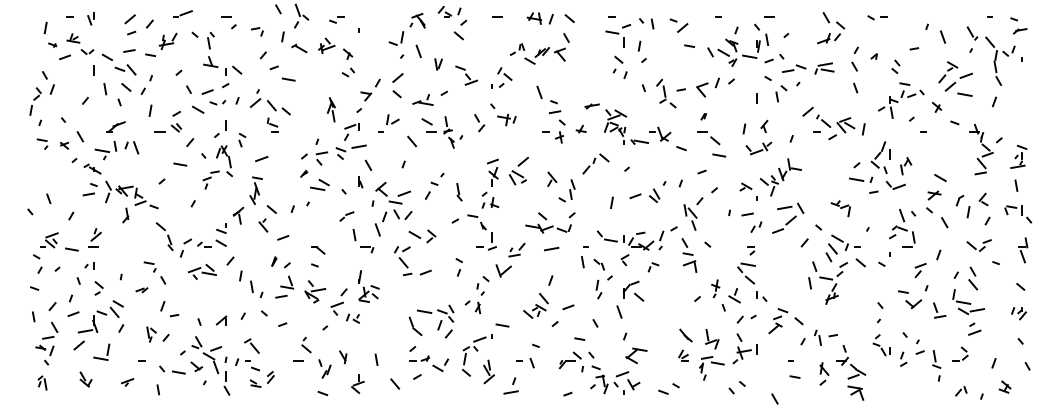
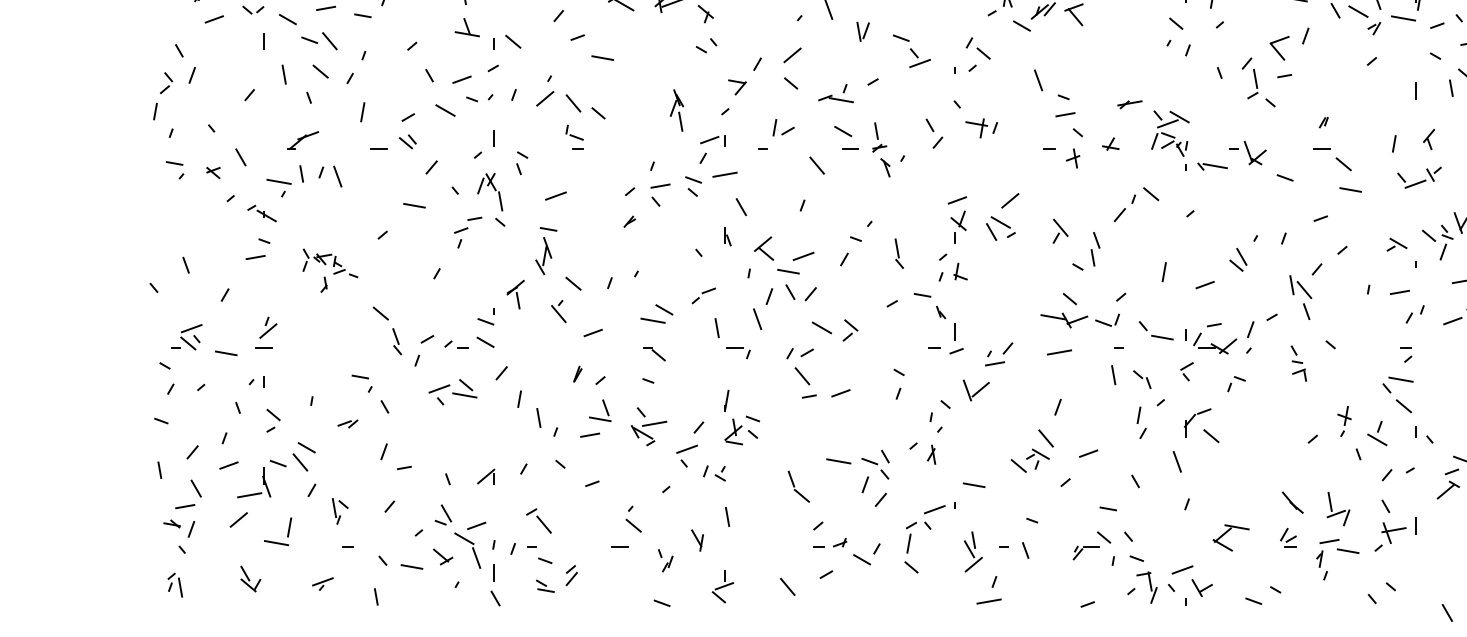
part: (707, 87) -> (1288, 44), moved
part: (319, 184) -> (656, 313), moved
line: (635, 196) -> (1205, 285), moved
part: (131, 201) -> (329, 269), size x0.6
part: (550, 222) -> (1083, 309), moved
part: (689, 255) -> (1298, 363), size x0.6
part: (415, 326) -> (798, 486), moved
part: (151, 334) -> (340, 511), moved
part: (636, 355) -> (1231, 537), moved
line: (376, 359) -> (727, 516), moved
part: (324, 368) -> (664, 559), size x0.7
part: (488, 371) -> (972, 551), moved

